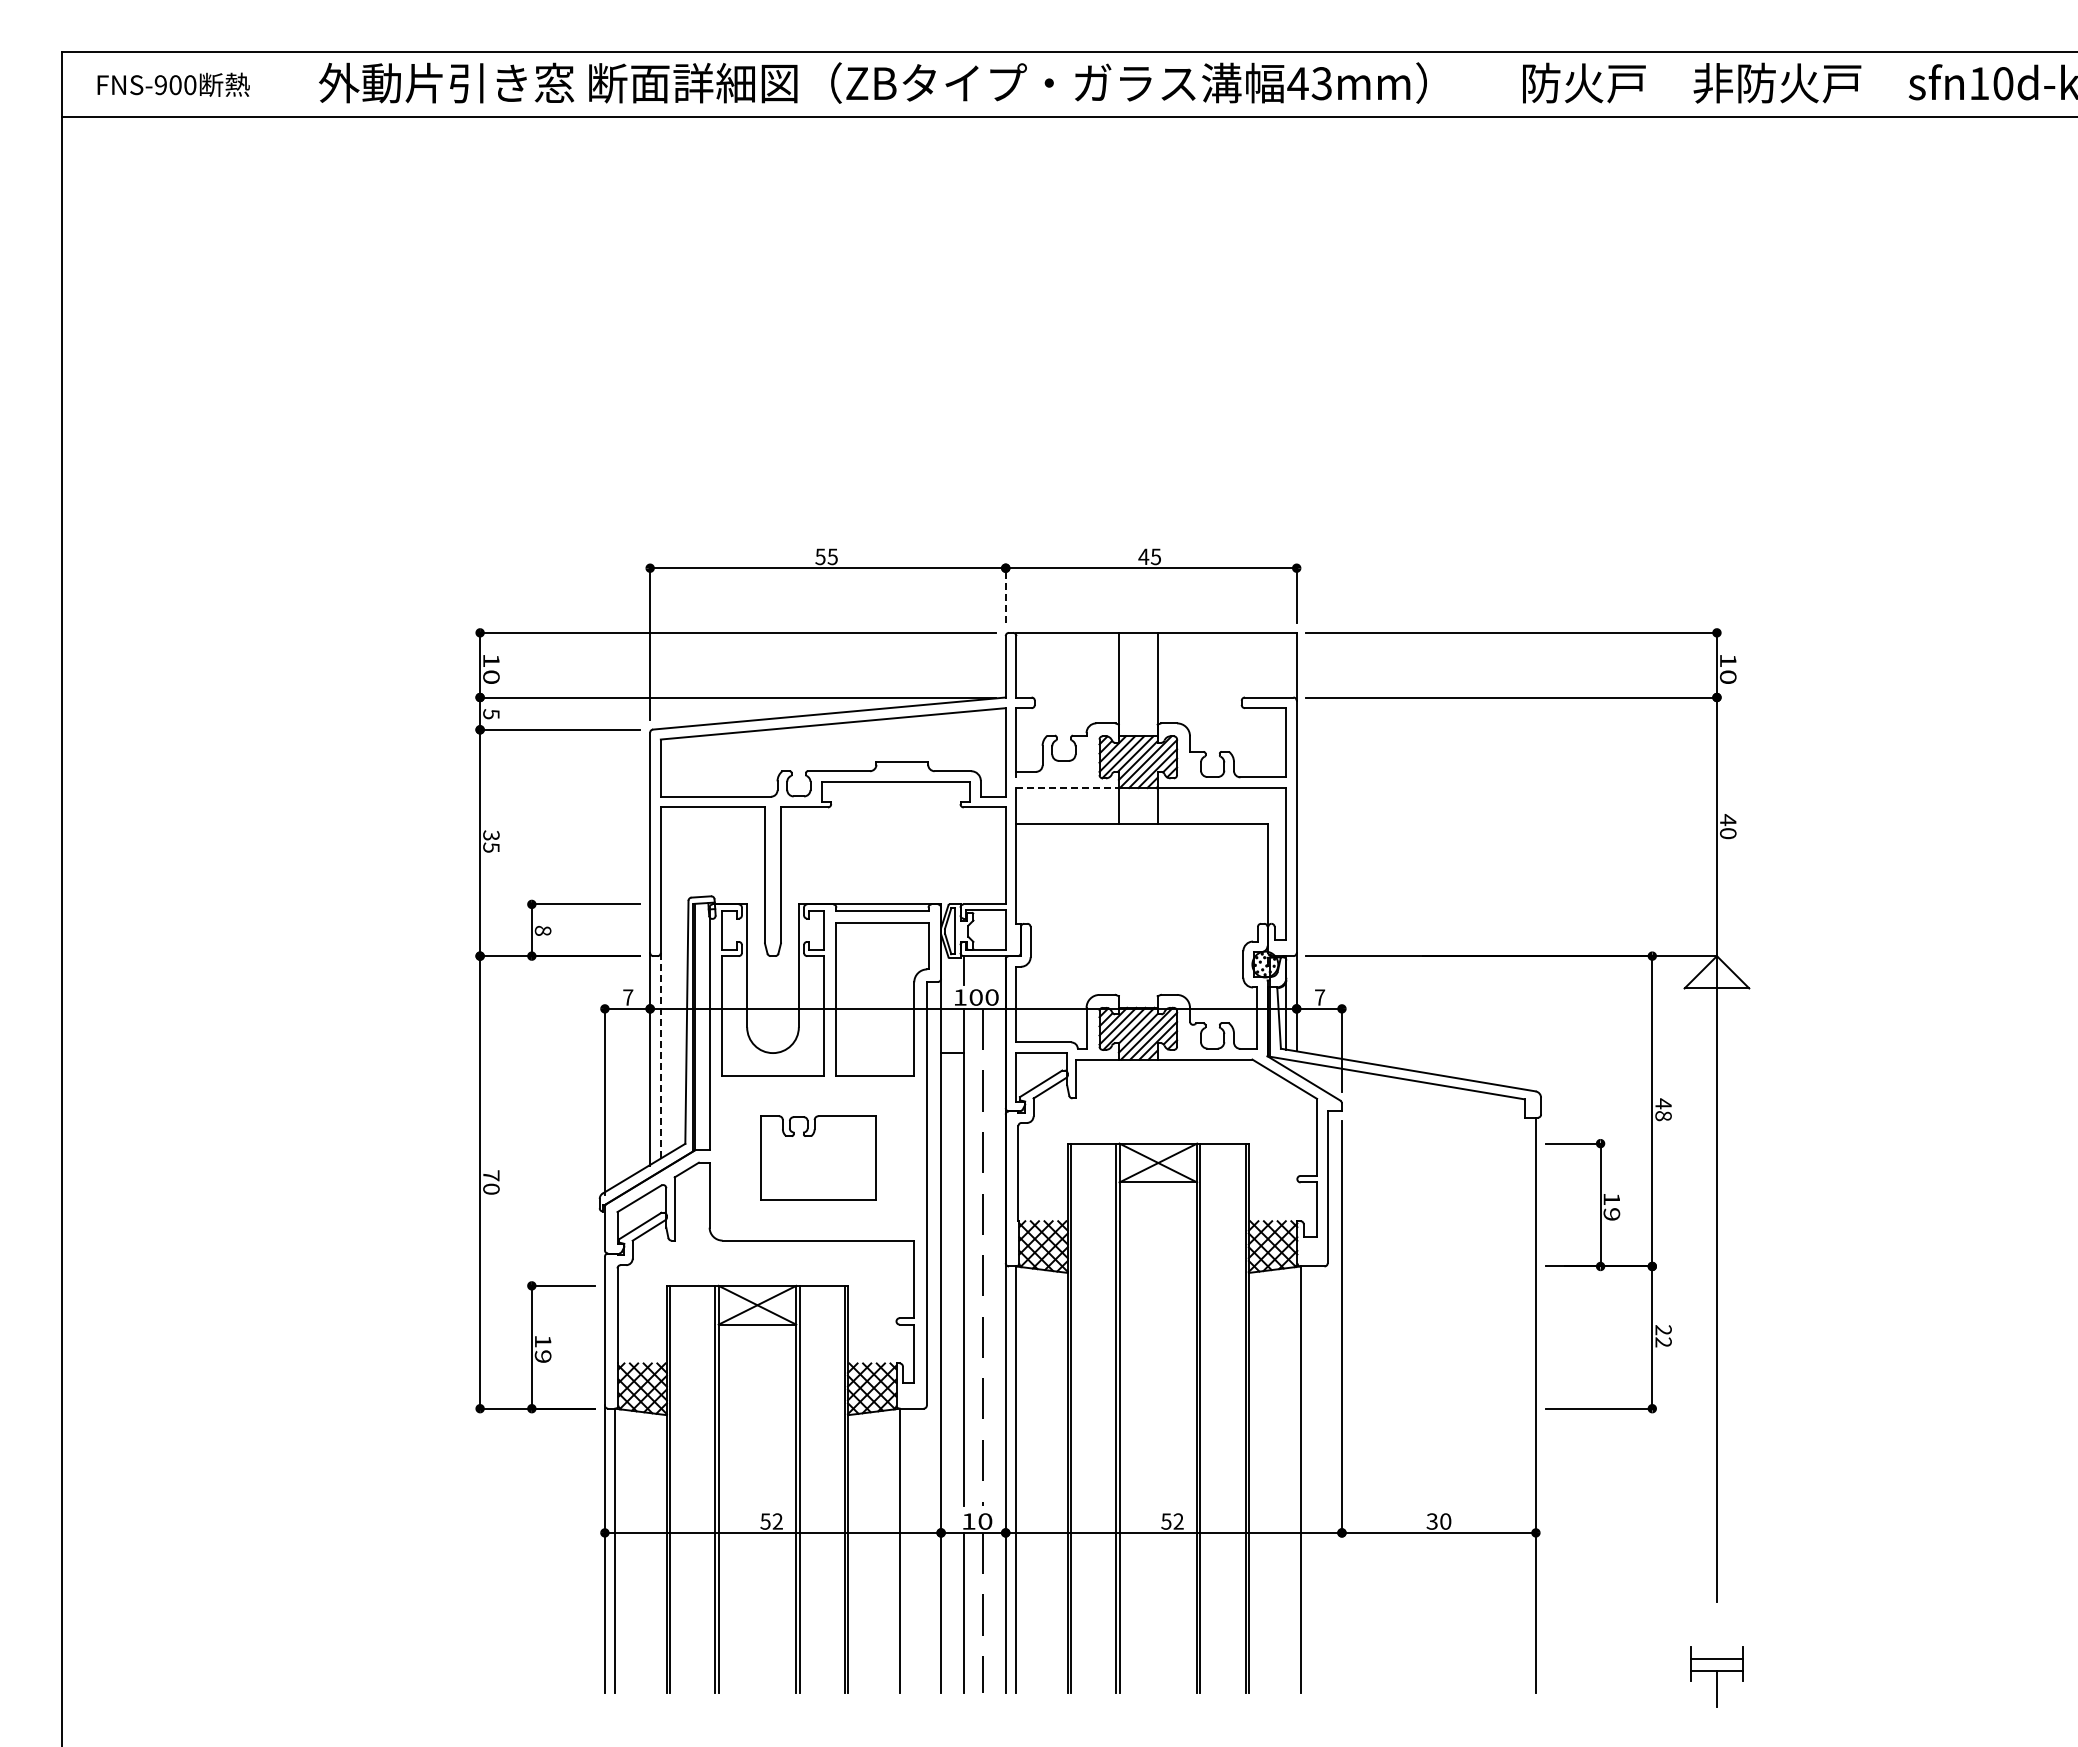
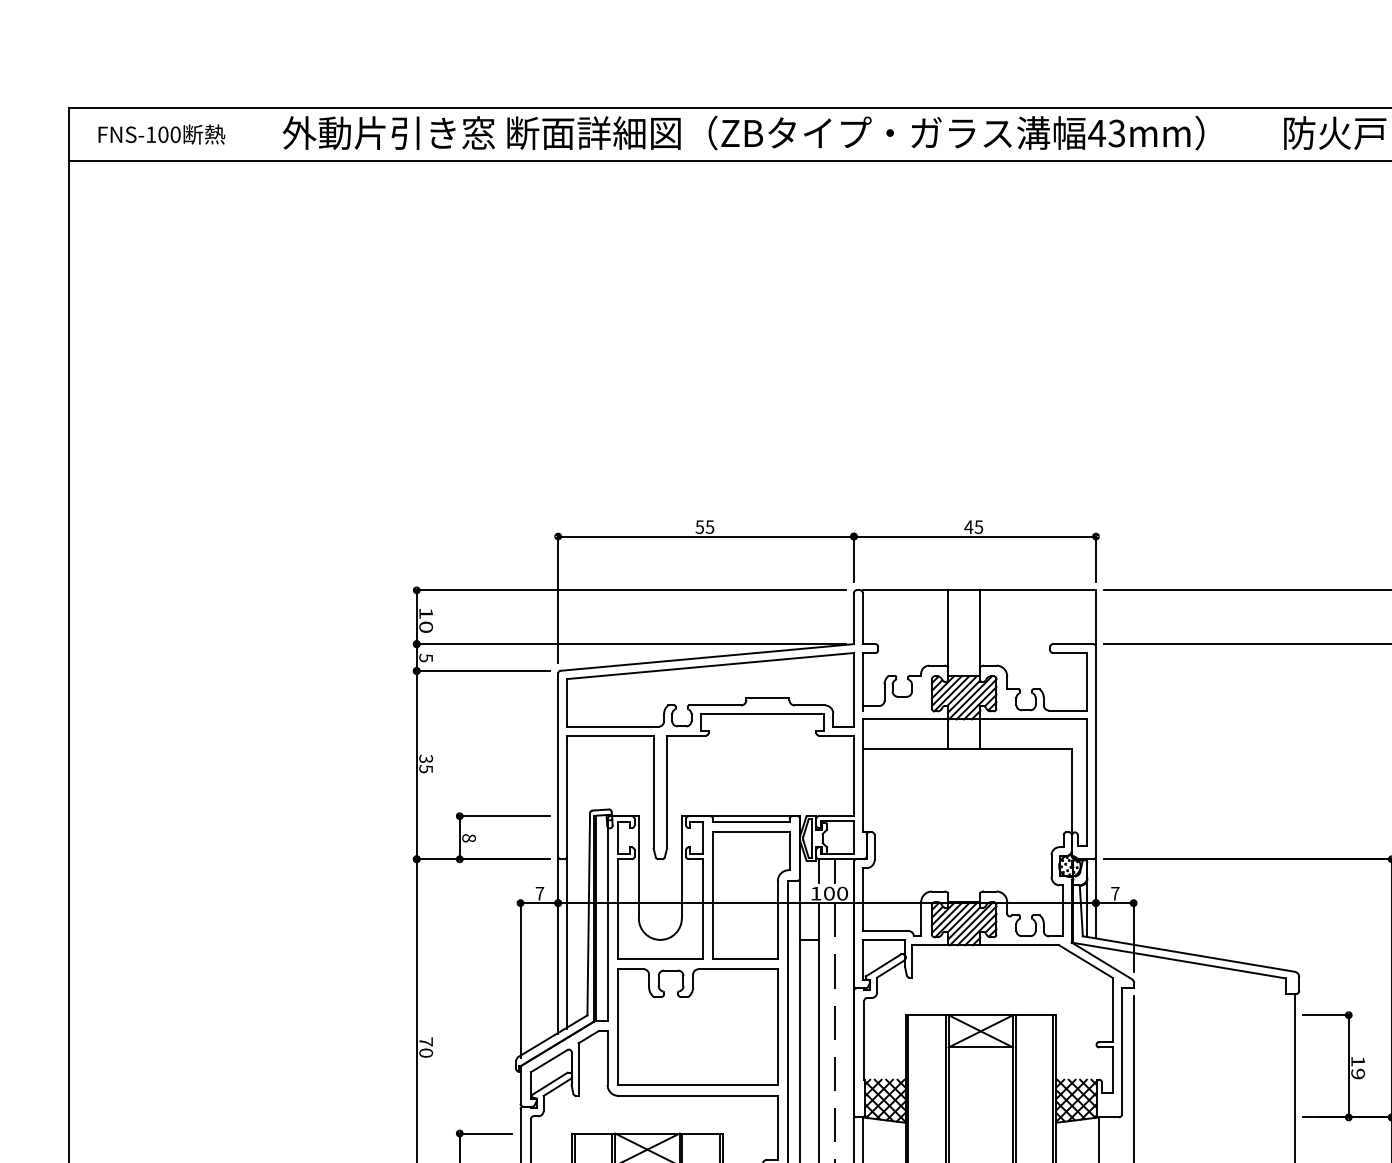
text: (160, 85) -> (150, 135), FNS-900 -> FNS-100
line: (1005, 595) -> (853, 559), dashed -> solid
line: (1068, 788) -> (906, 719), dashed -> solid
line: (983, 970) -> (835, 871), added
line: (660, 1056) -> (566, 942), dashed -> solid
part: (817, 1157) -> (697, 1026), size x1.67

